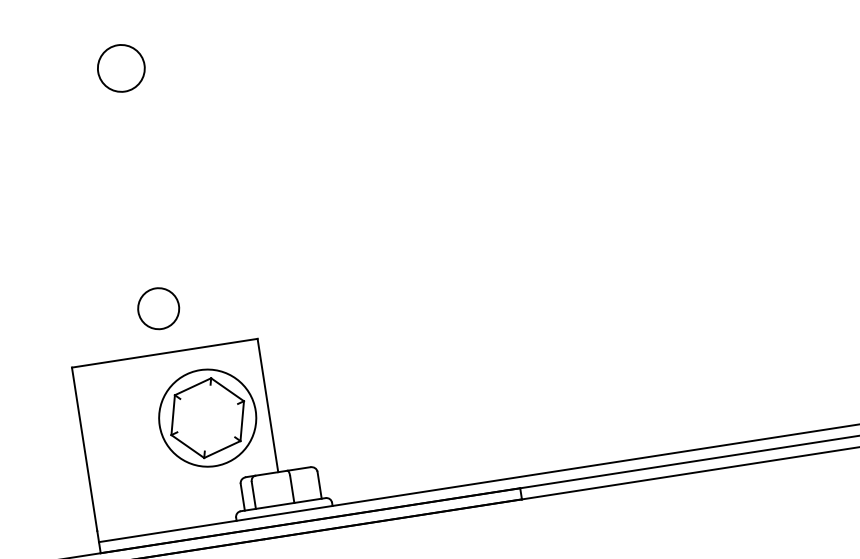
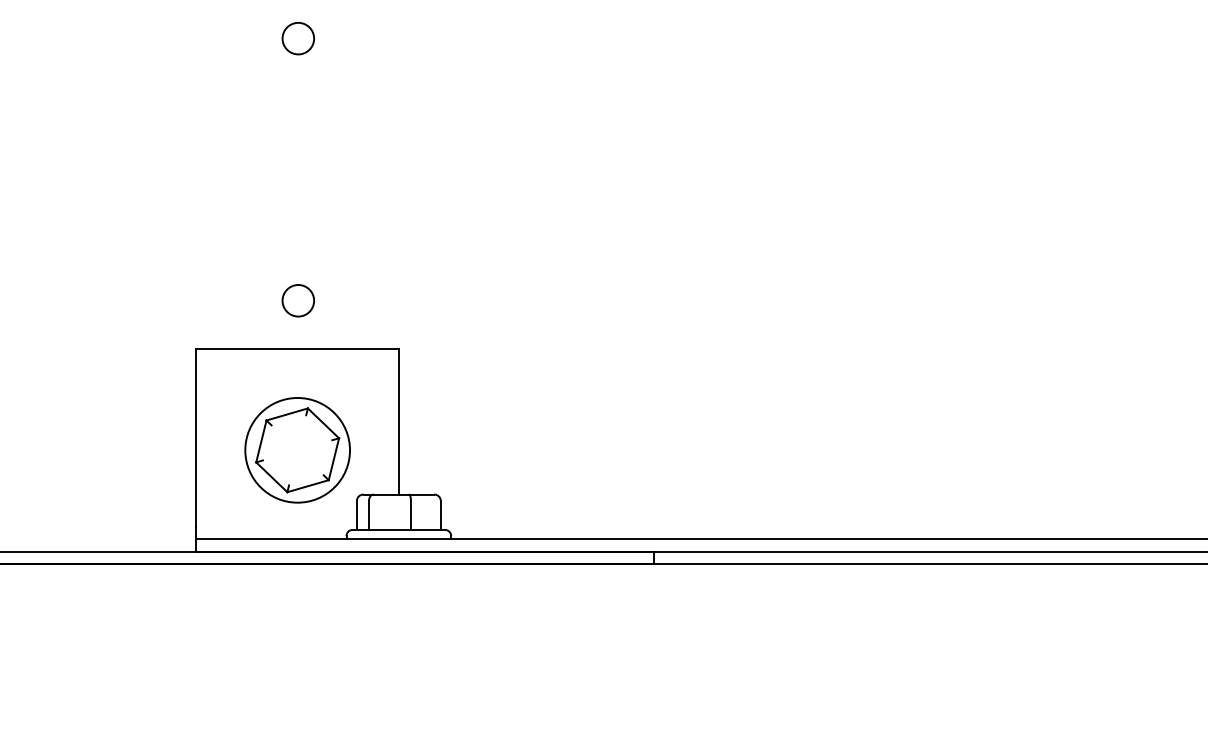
circle: (121, 68) -> (298, 38), size x0.62
circle: (157, 308) -> (297, 300), size x0.71
part: (207, 418) -> (297, 450), moved

